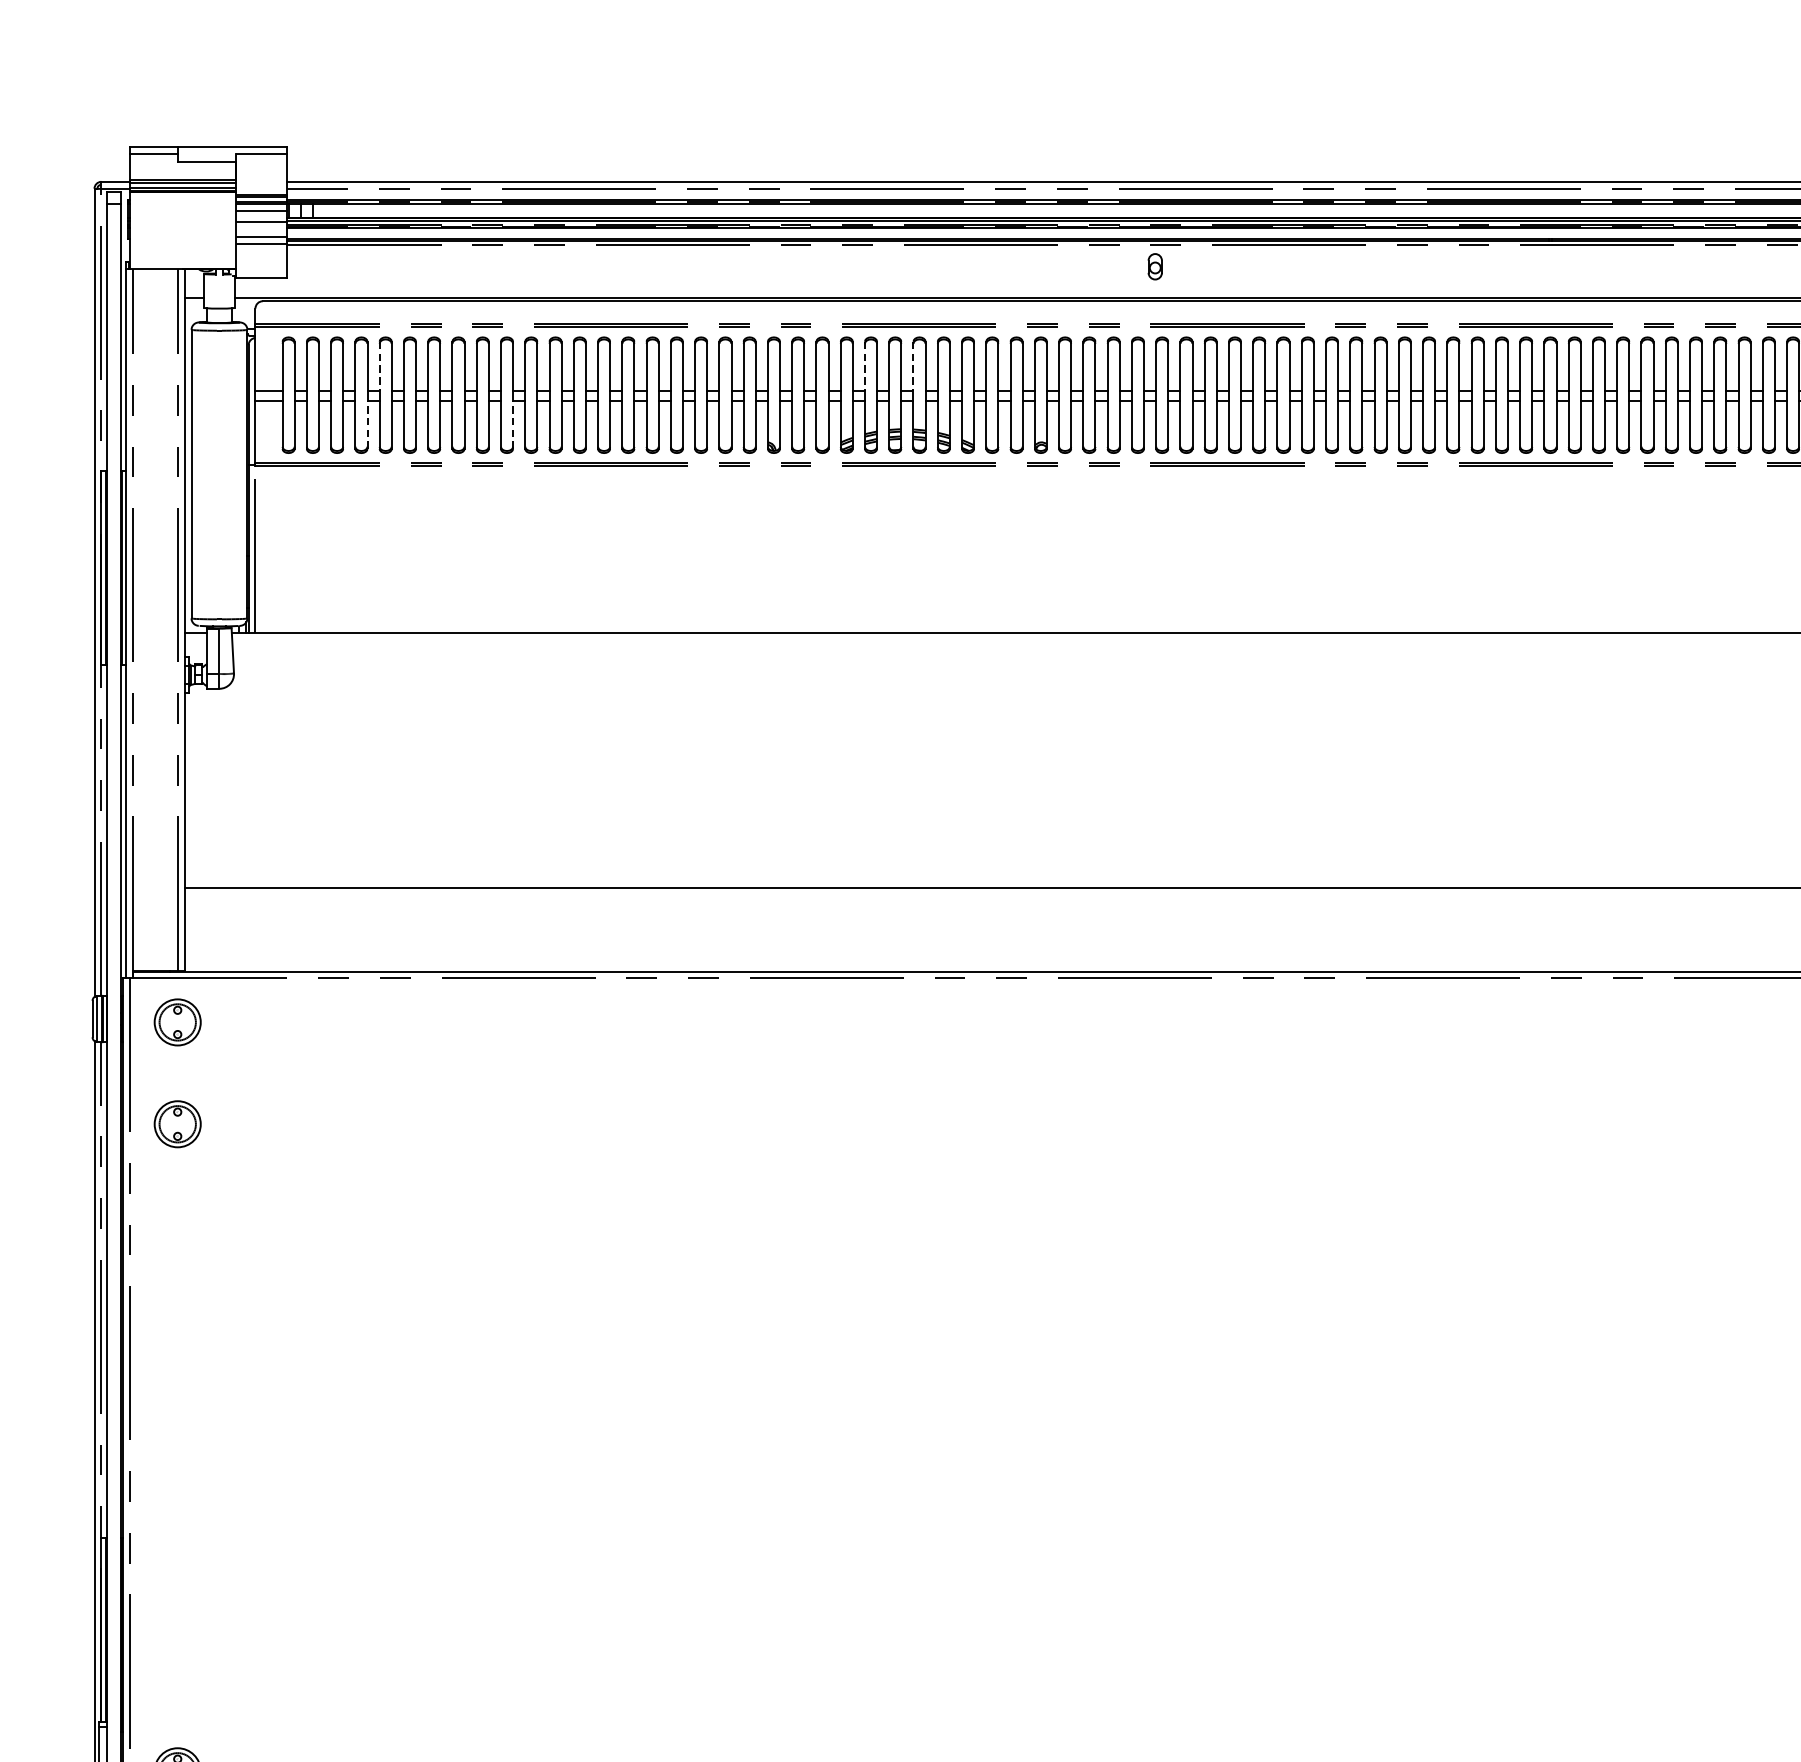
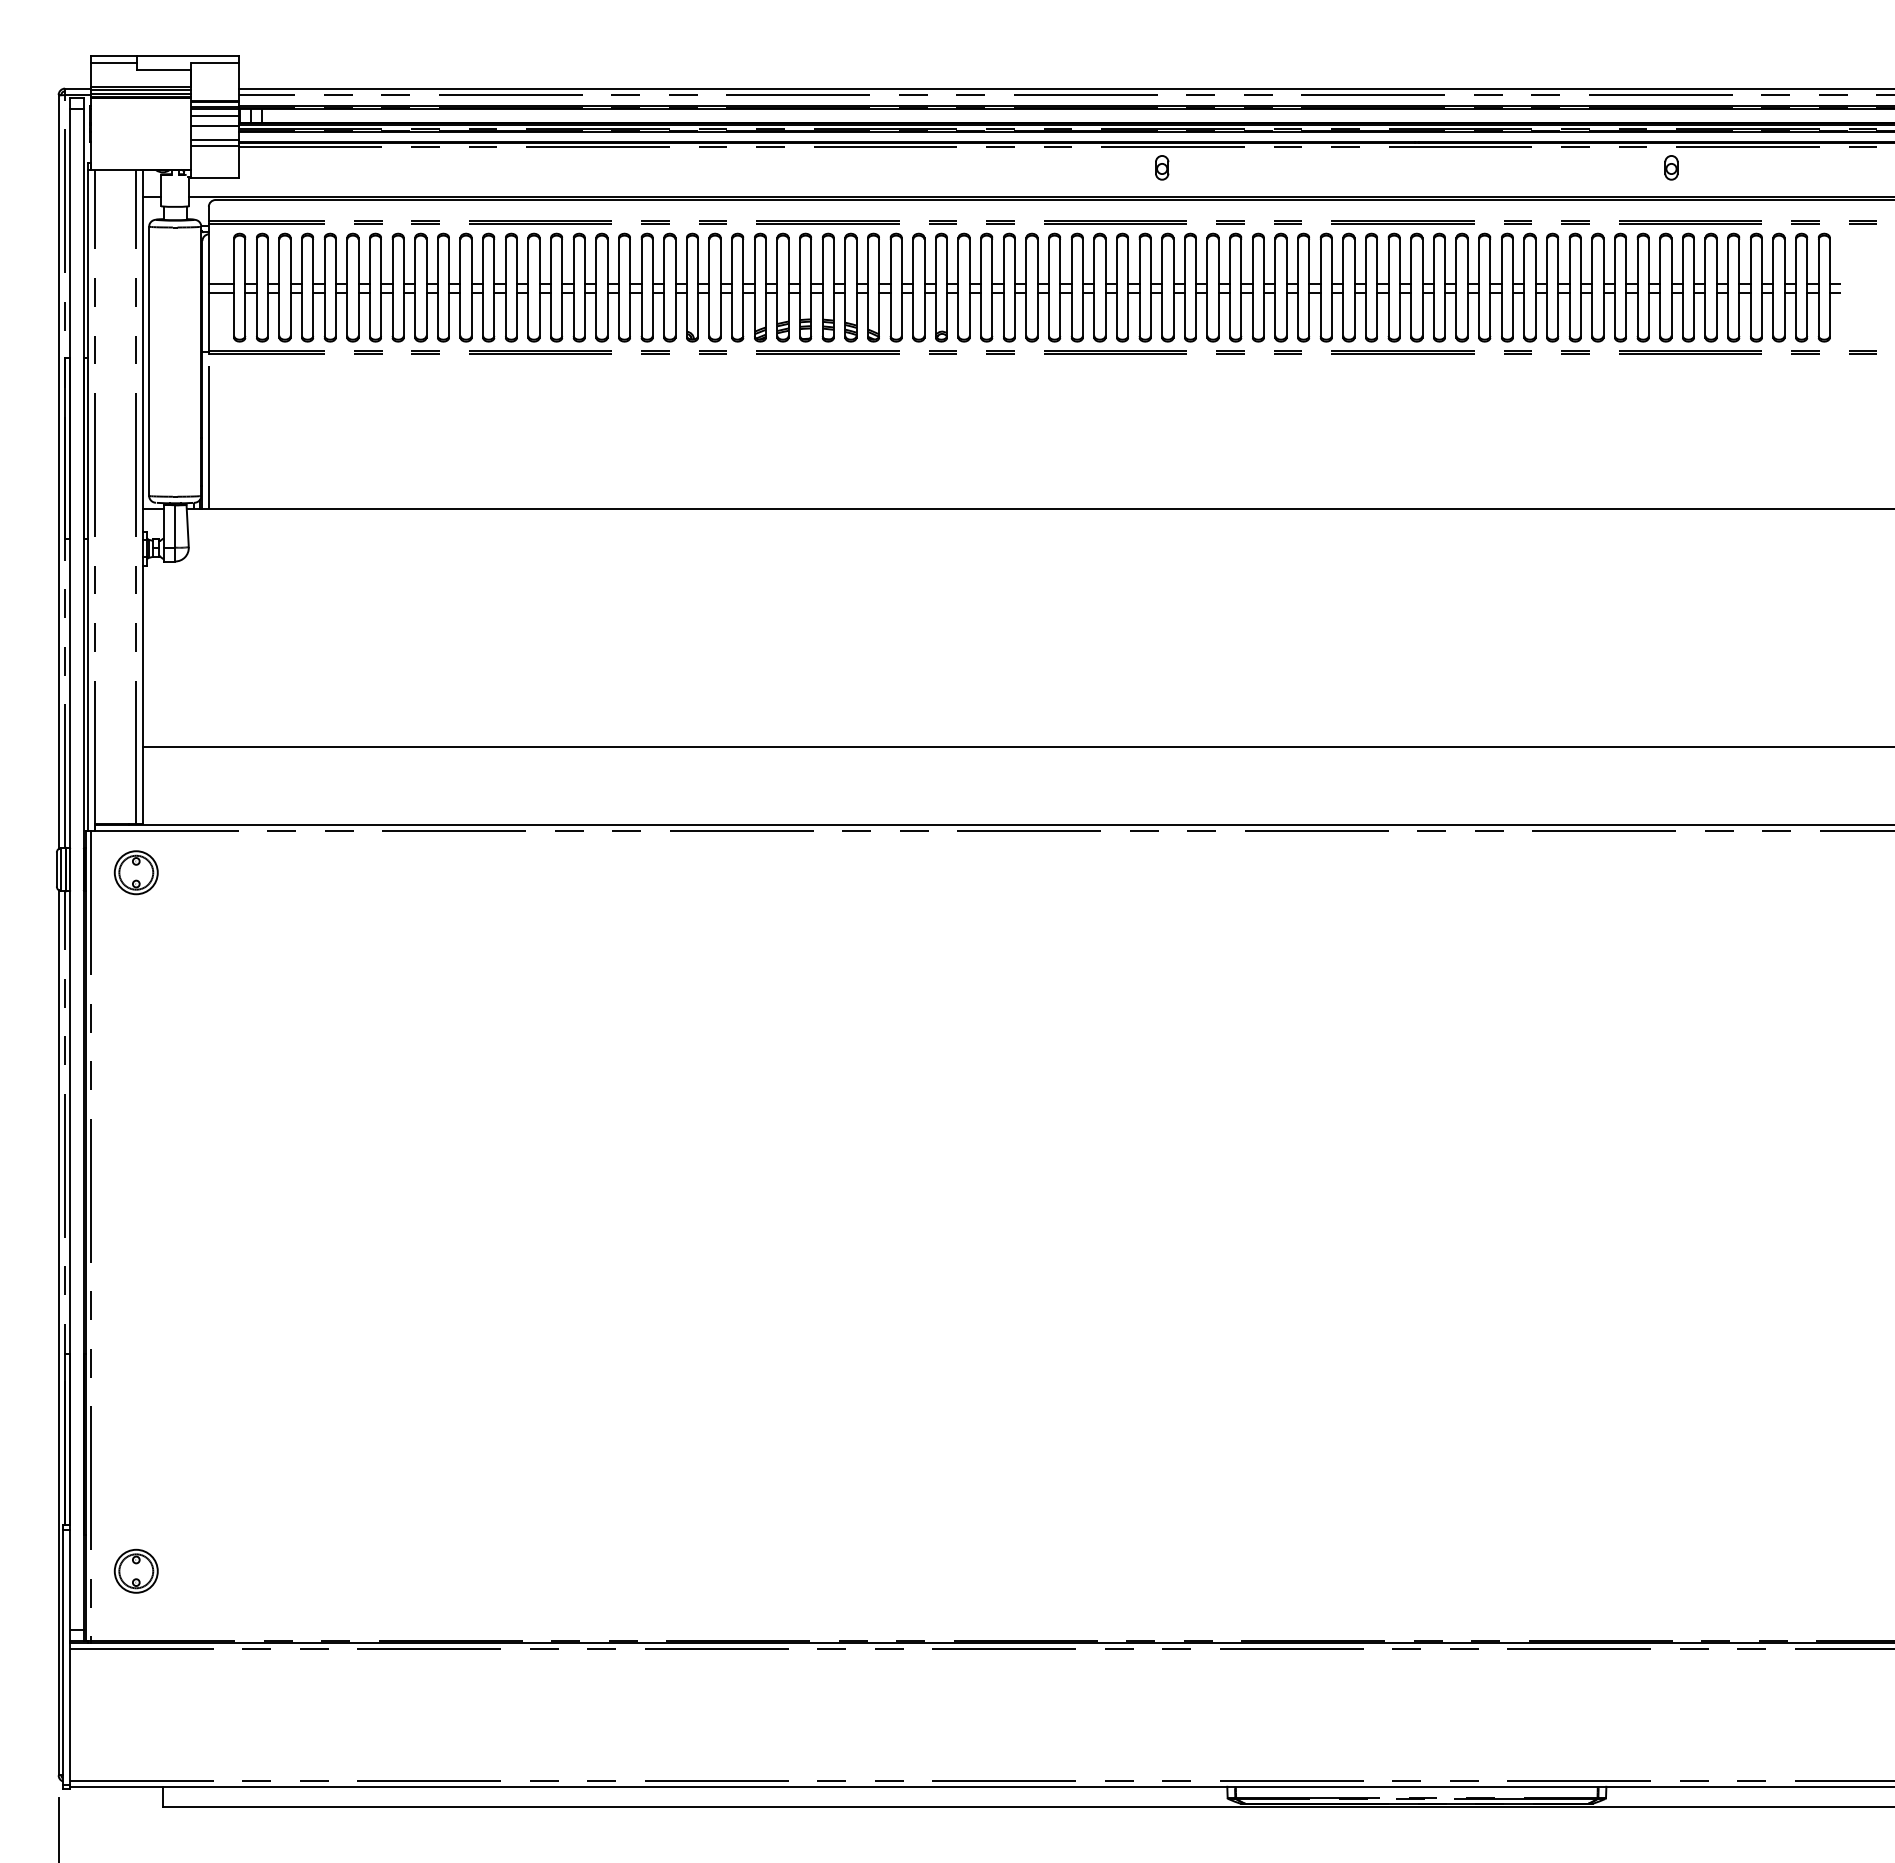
part: (1155, 266) -> (1162, 167), moved
line: (379, 367) -> (324, 261), dashed -> solid
line: (865, 367) -> (777, 261), dashed -> solid
line: (913, 367) -> (822, 261), dashed -> solid
line: (367, 423) -> (313, 314), dashed -> solid
line: (513, 423) -> (449, 314), dashed -> solid
part: (176, 1124) -> (135, 967), removed

